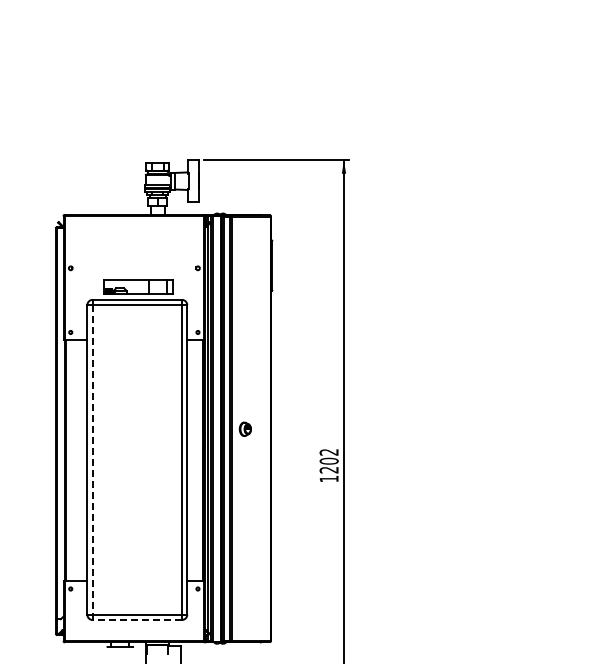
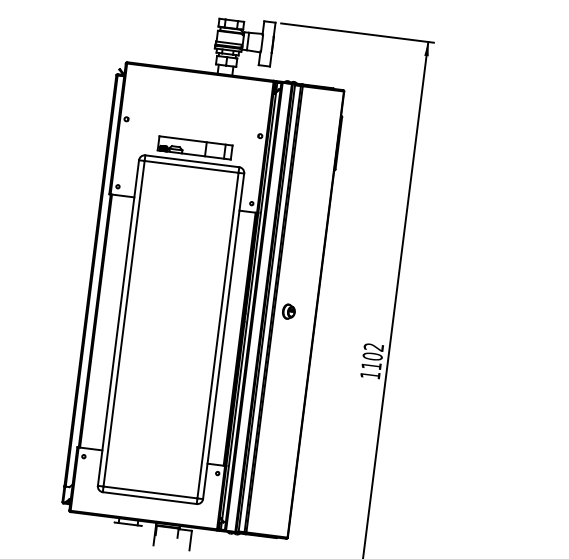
line: (92, 459) -> (123, 323), dashed -> solid
text: (328, 470) -> (370, 366), 1202 -> 1102
line: (137, 620) -> (149, 498), dashed -> solid

